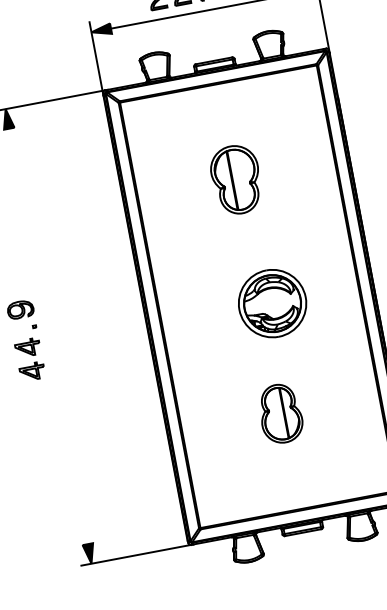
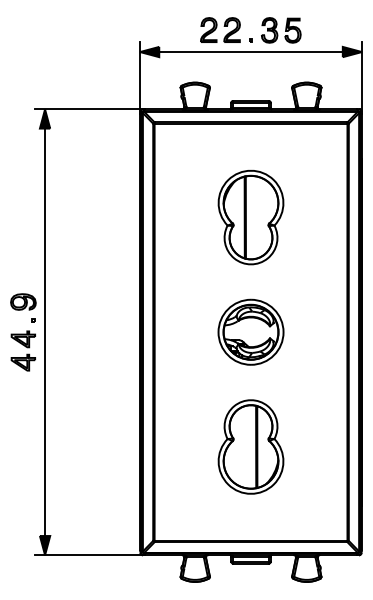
part: (235, 179) -> (250, 217), size x1.43
part: (271, 302) -> (250, 331), moved
line: (49, 336) -> (45, 332), added
part: (280, 413) -> (250, 446), size x1.67

